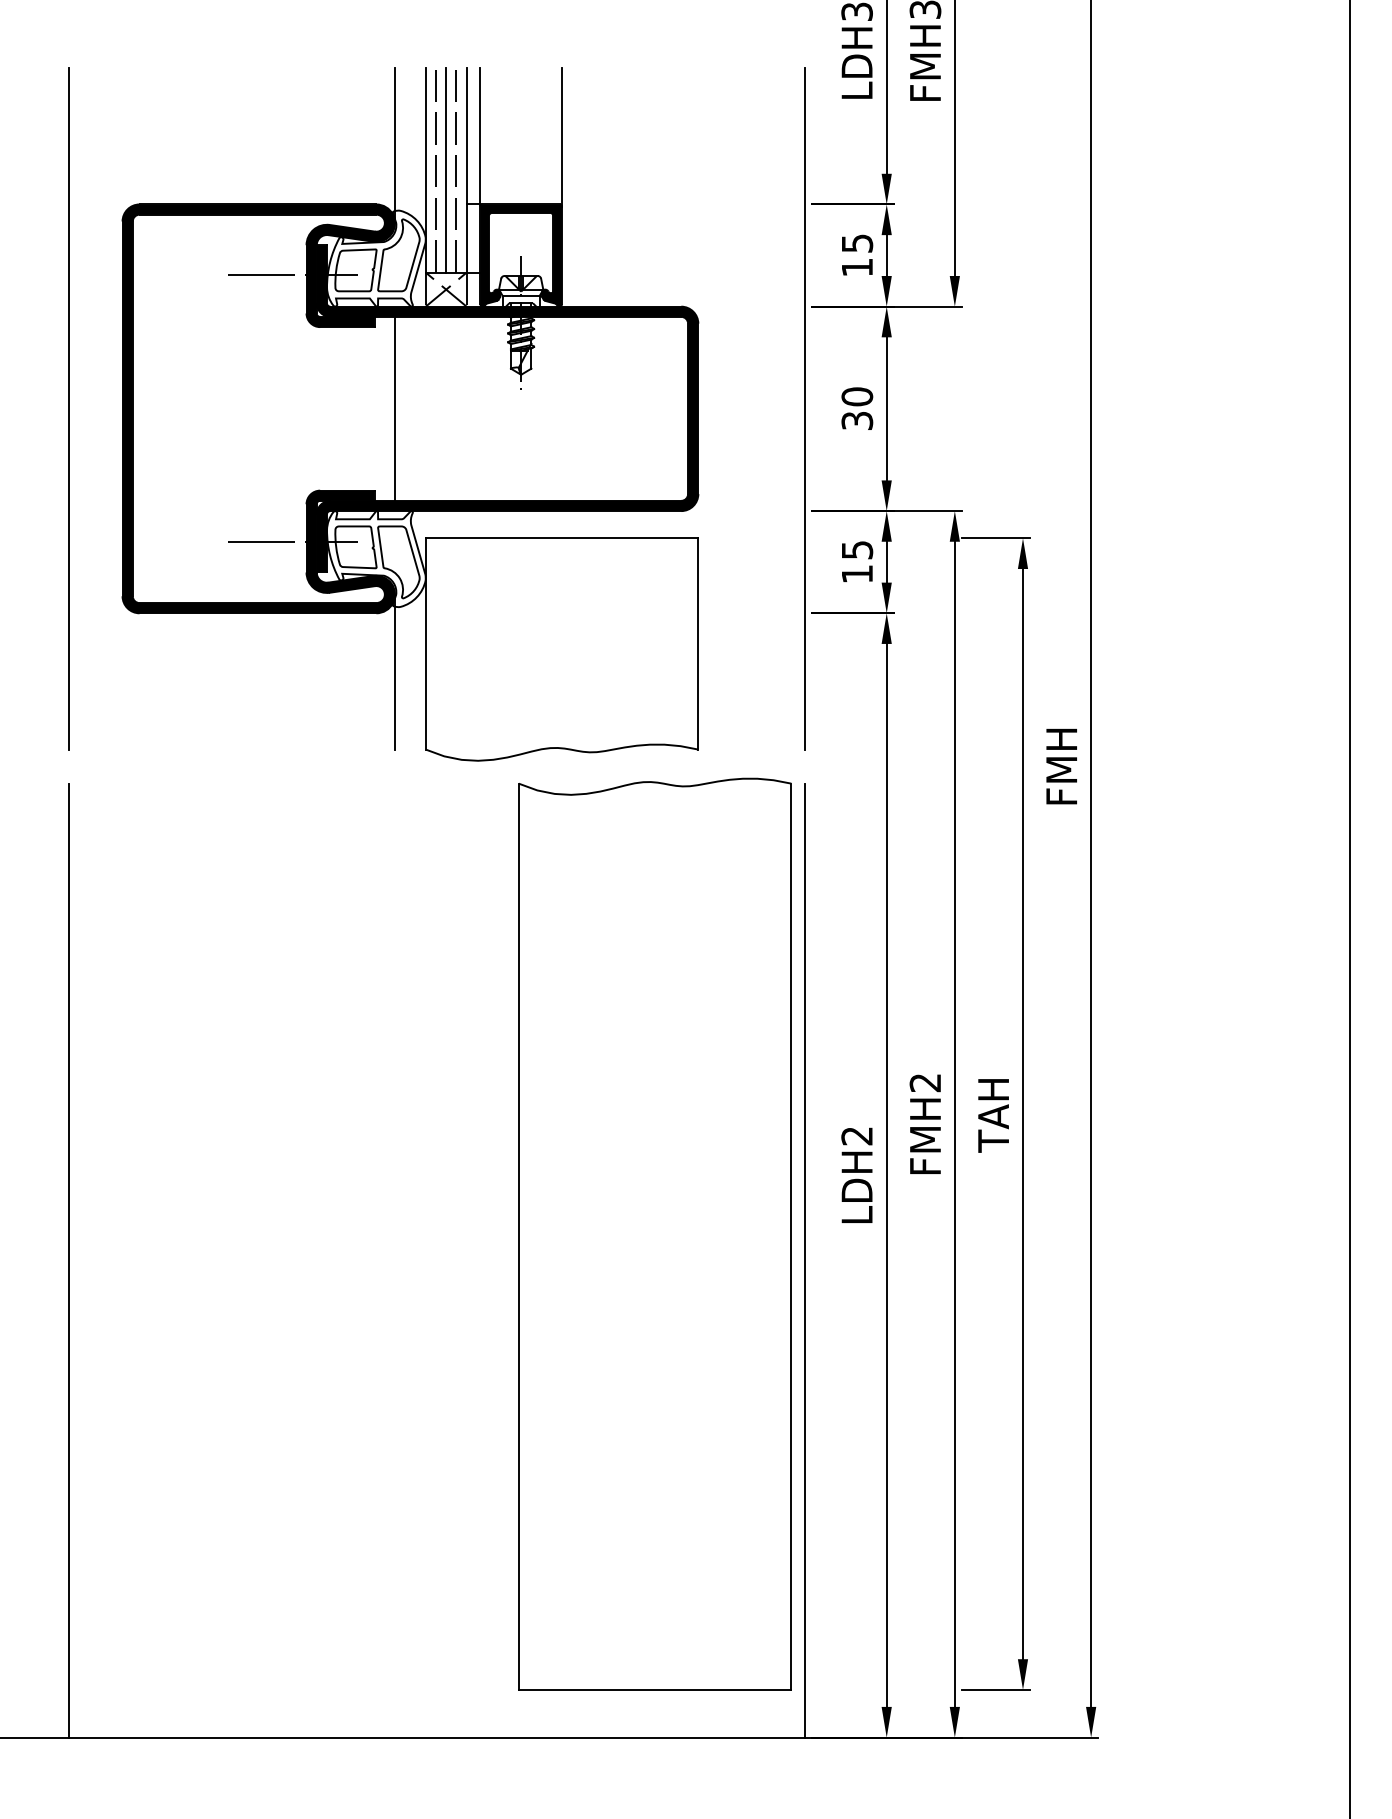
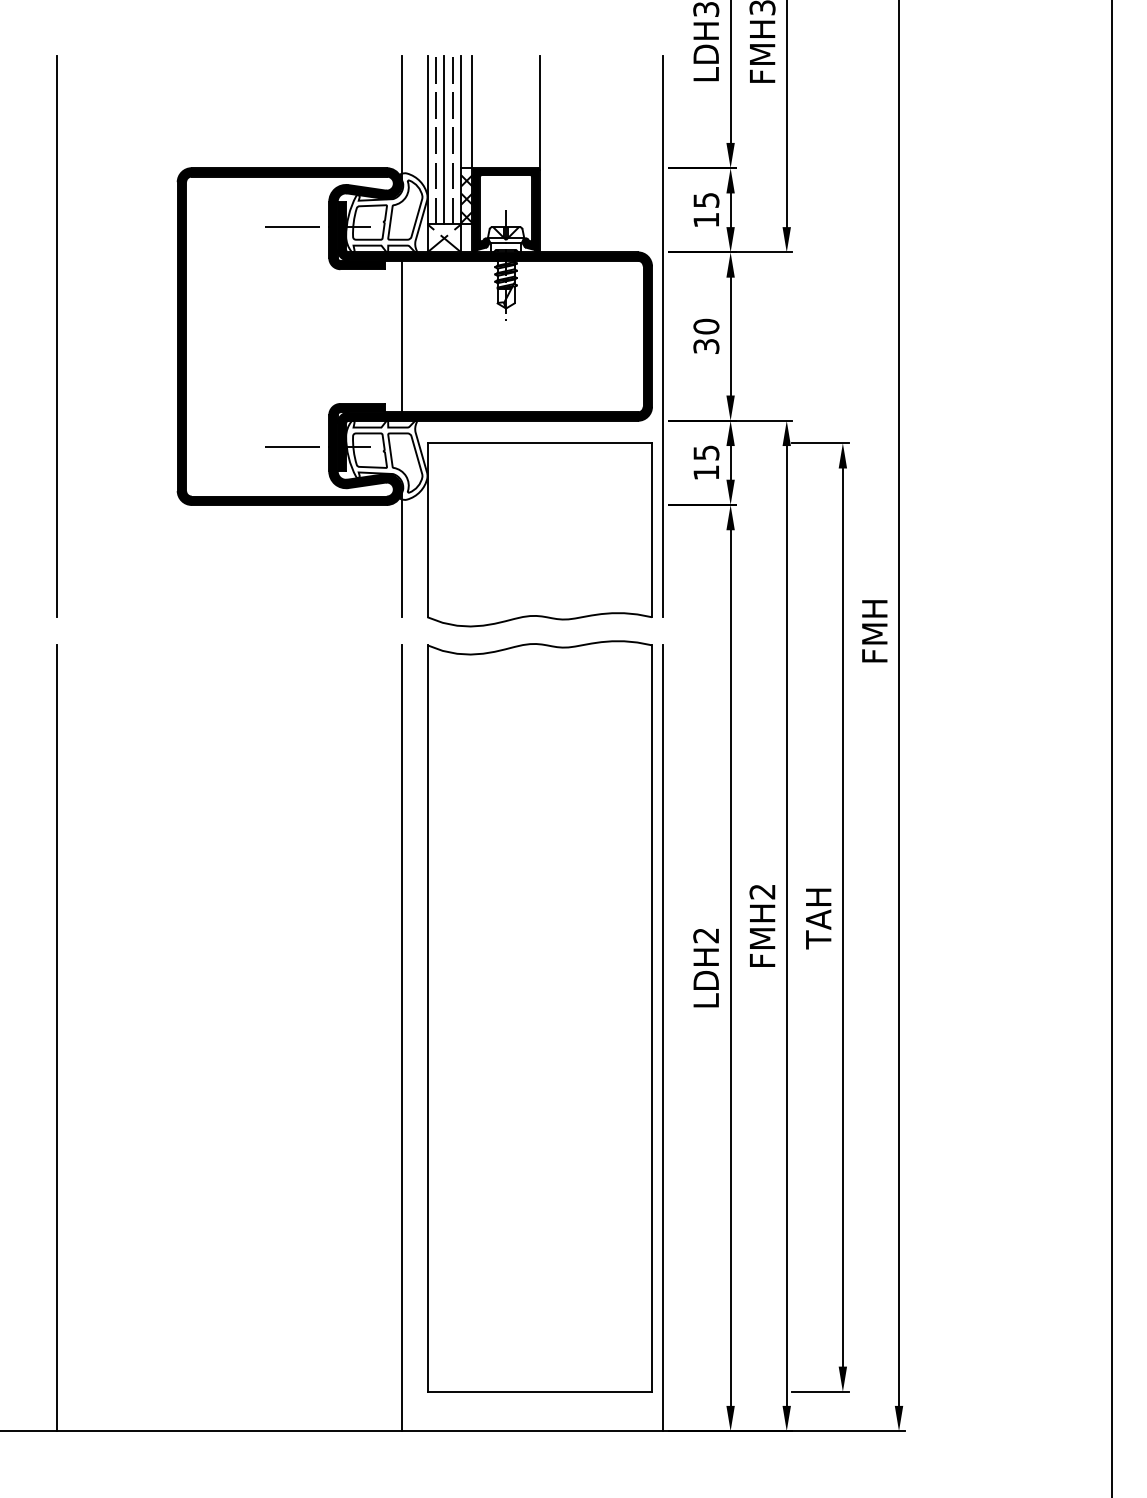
part: (410, 414) -> (414, 341), moved
line: (488, 1260) -> (402, 1038), added

